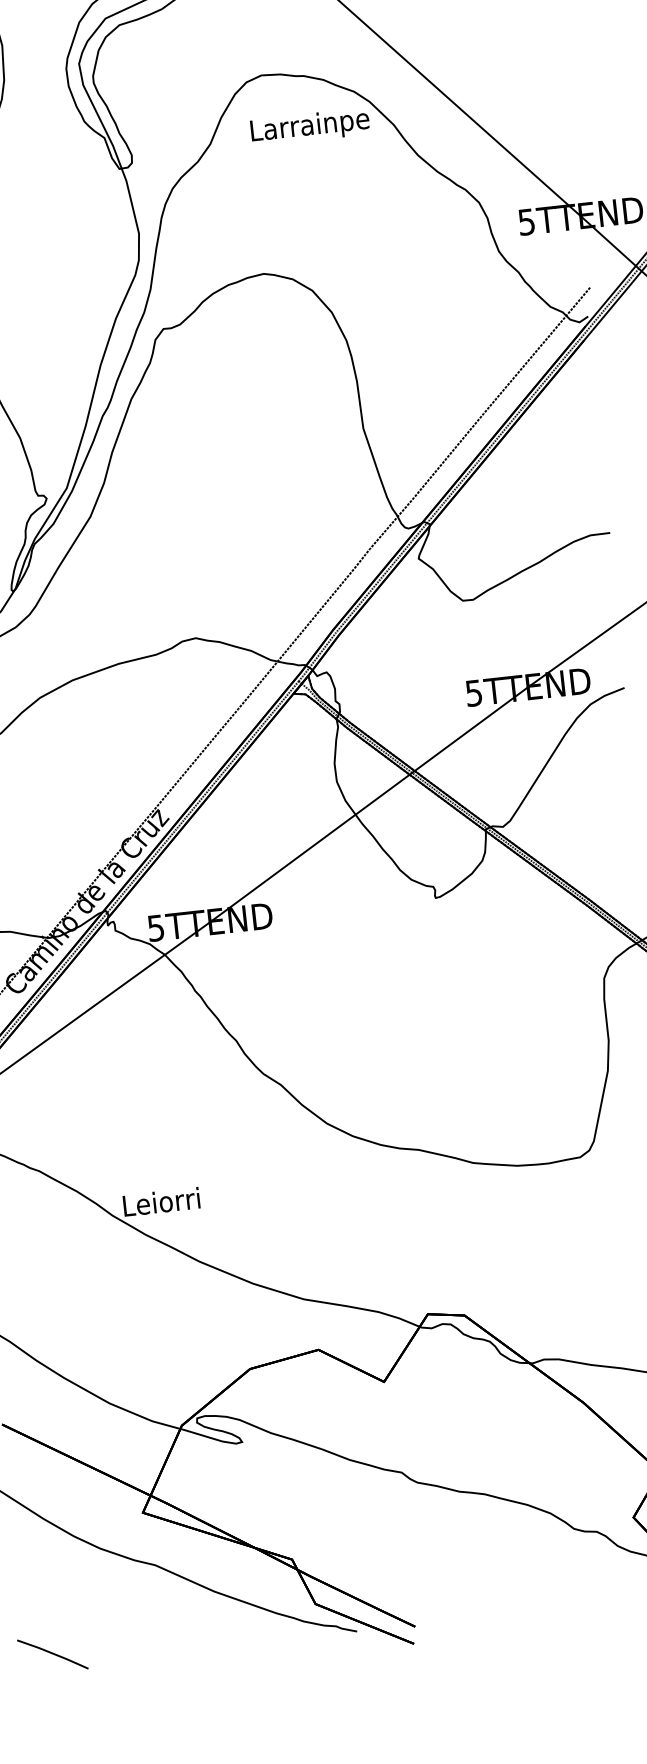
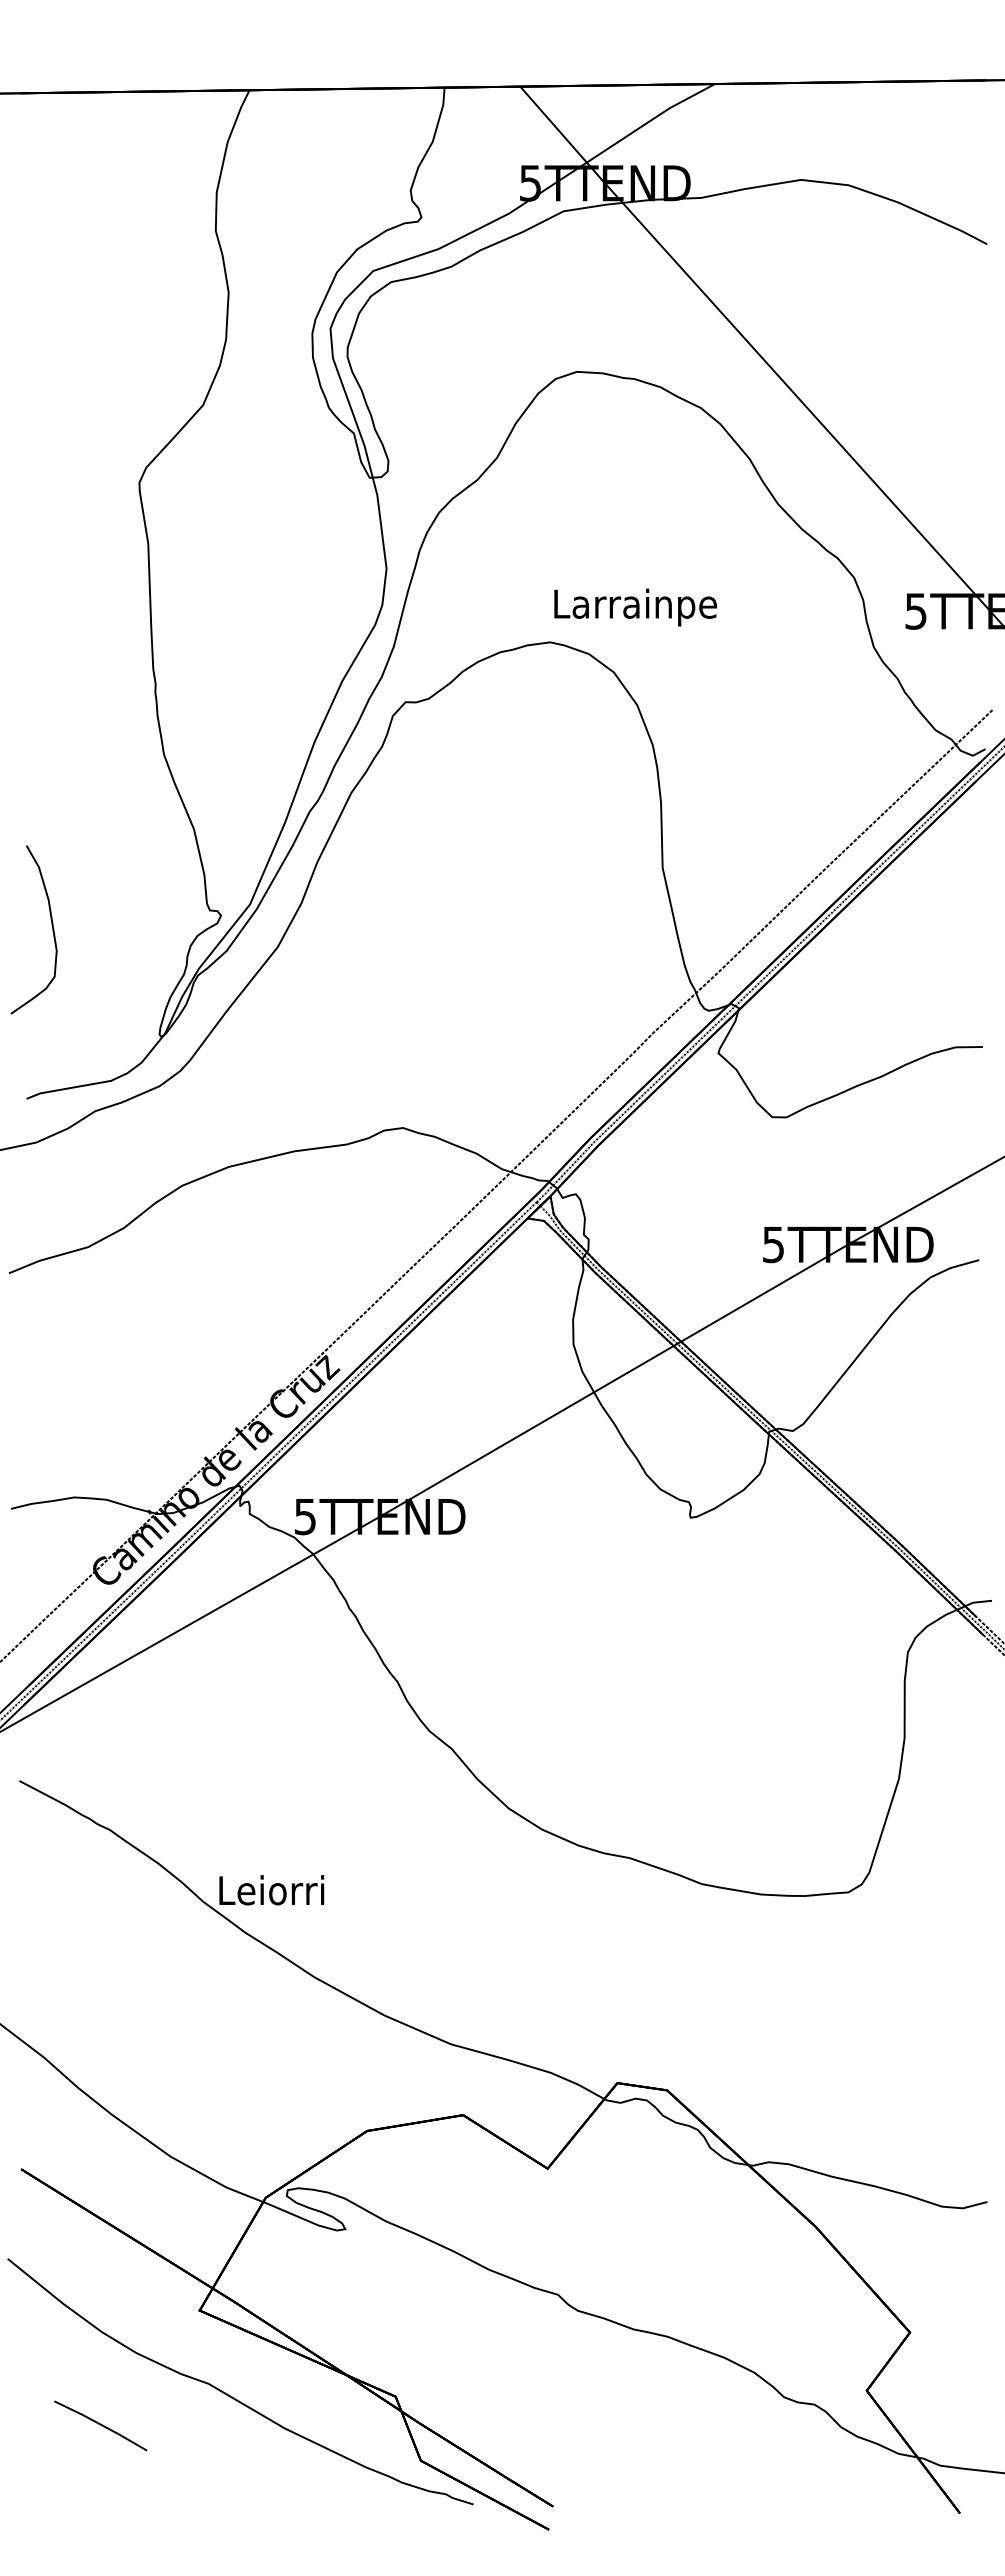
text: (310, 127) -> (635, 607), moved
line: (52, 1654) -> (100, 2425), moved

